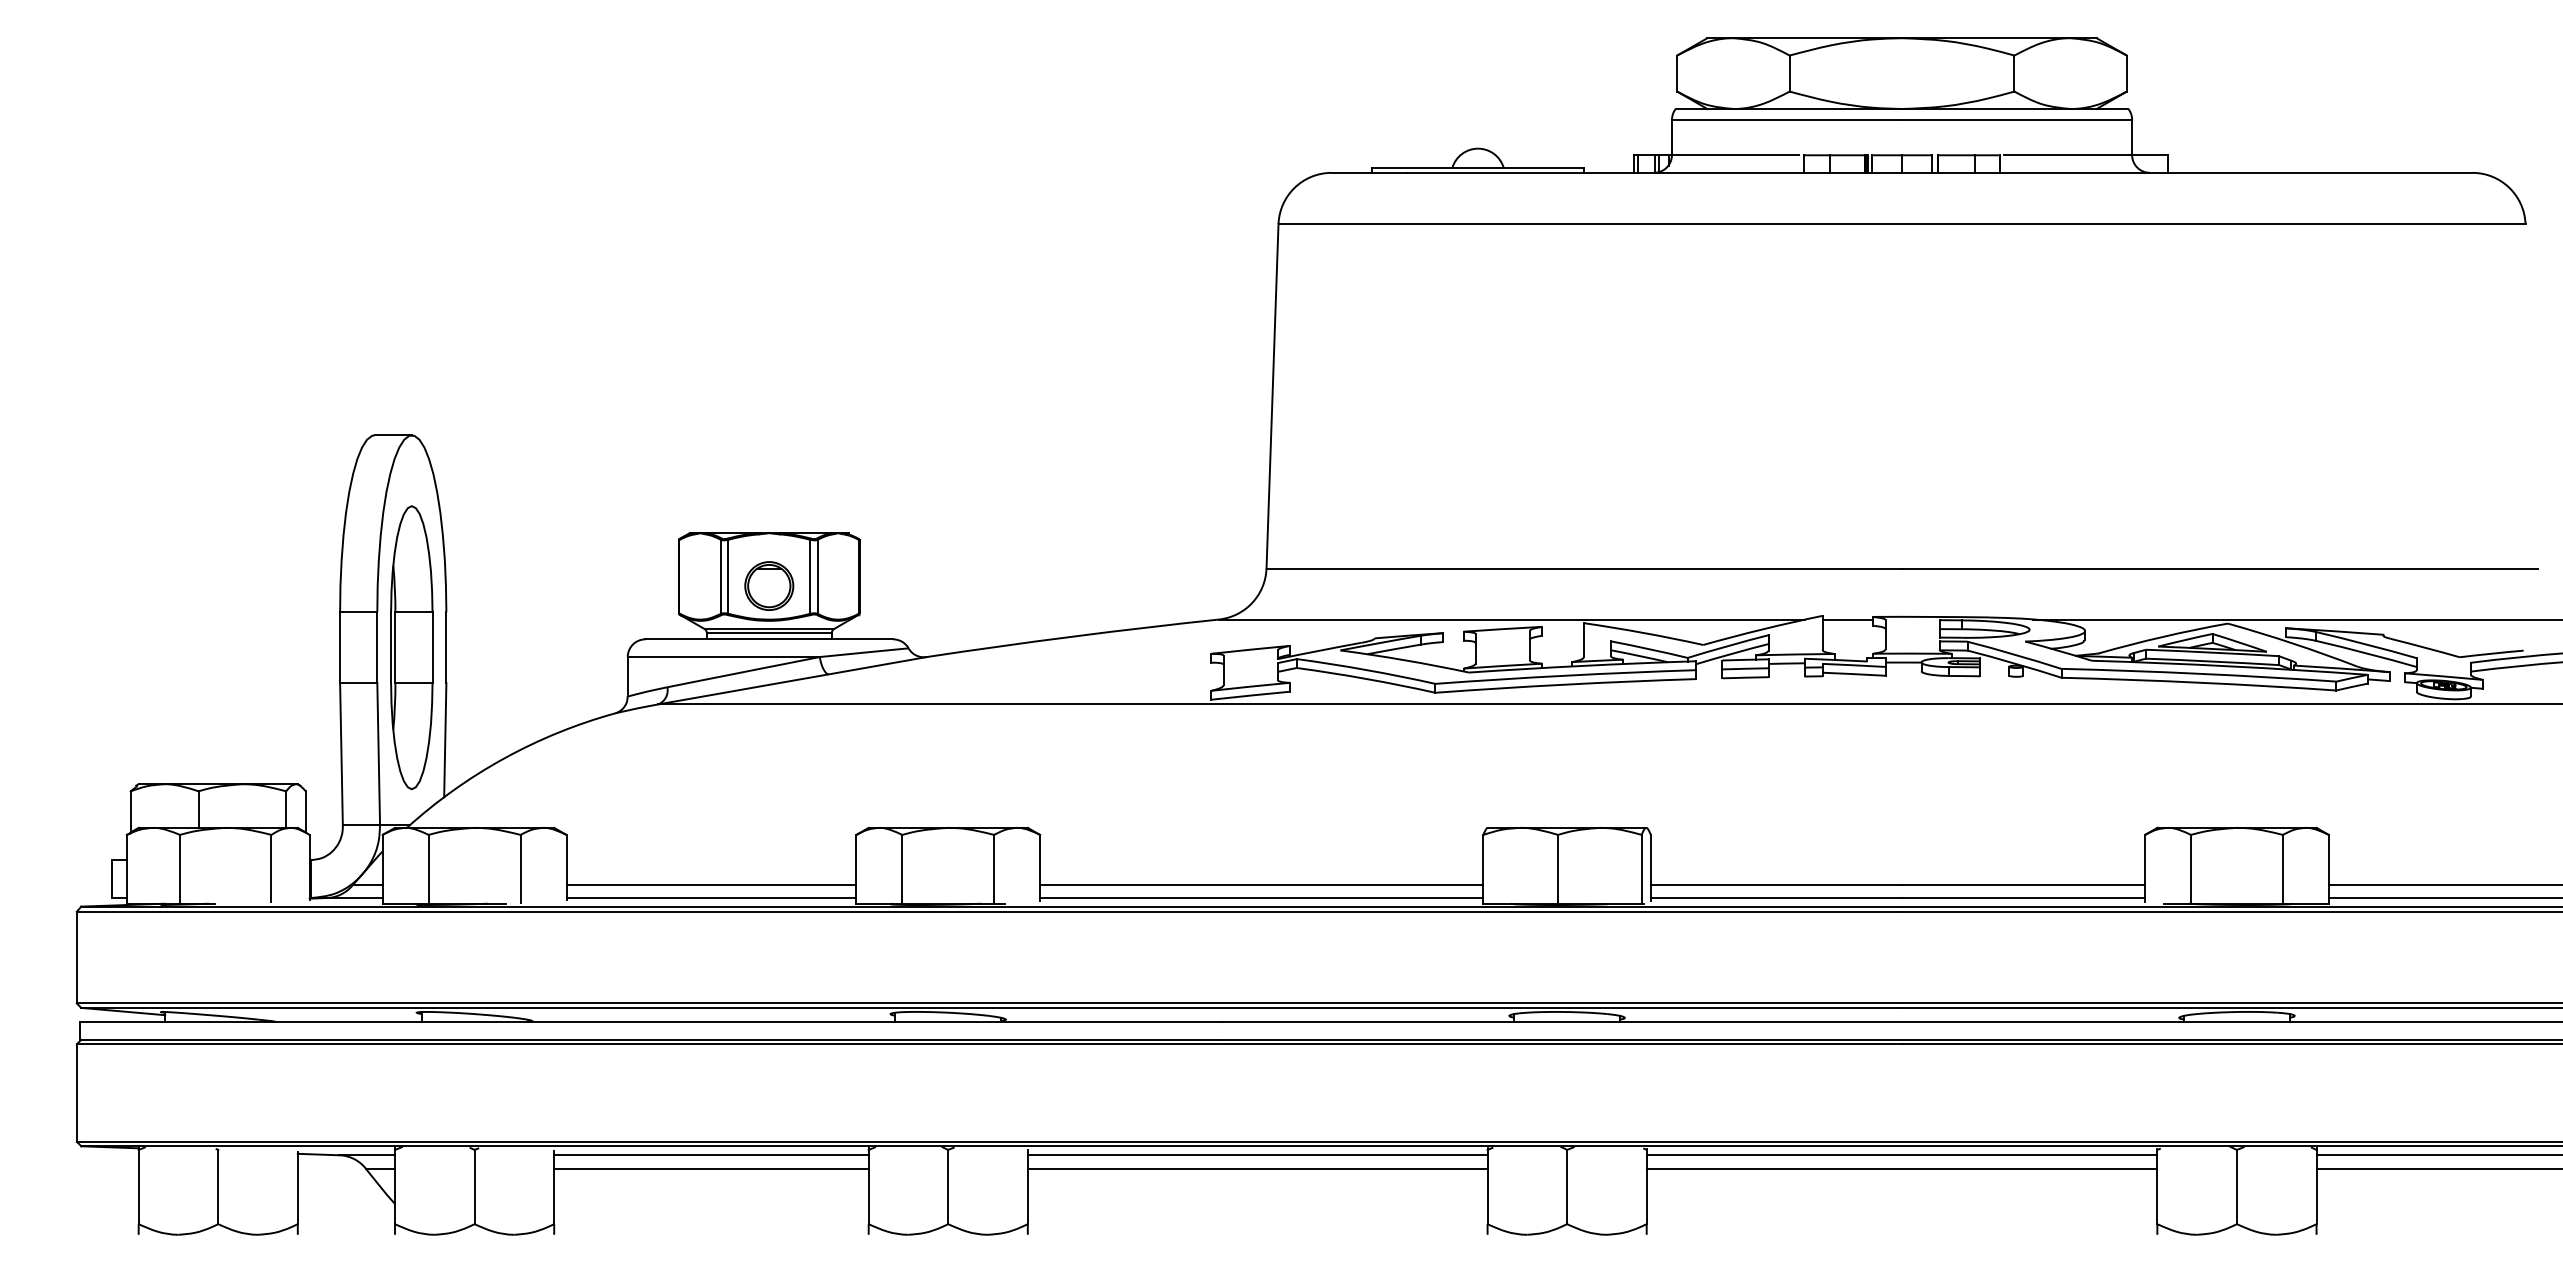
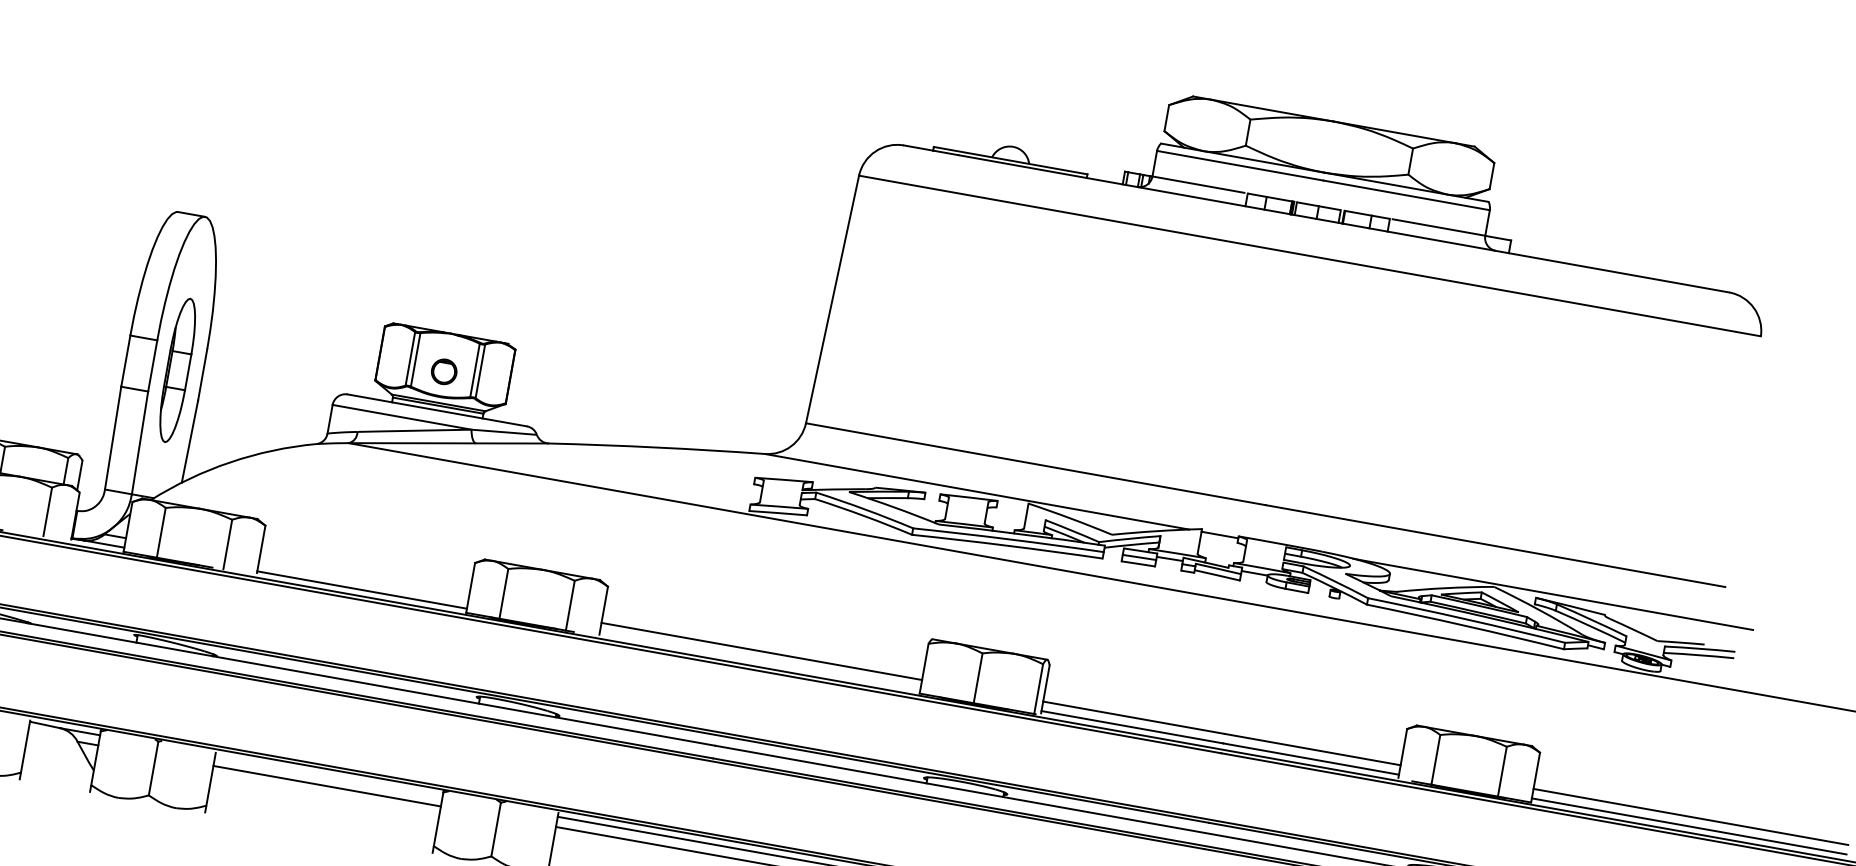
part: (769, 585) -> (444, 371), size x0.7
part: (411, 647) -> (177, 370), size x0.7
line: (711, 884) -> (363, 580), removed
line: (1261, 898) -> (759, 661), removed
line: (711, 1155) -> (329, 776), removed

